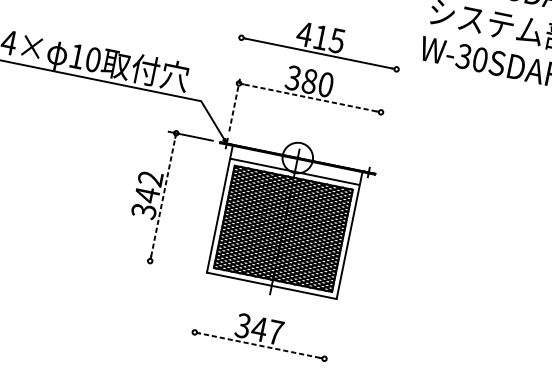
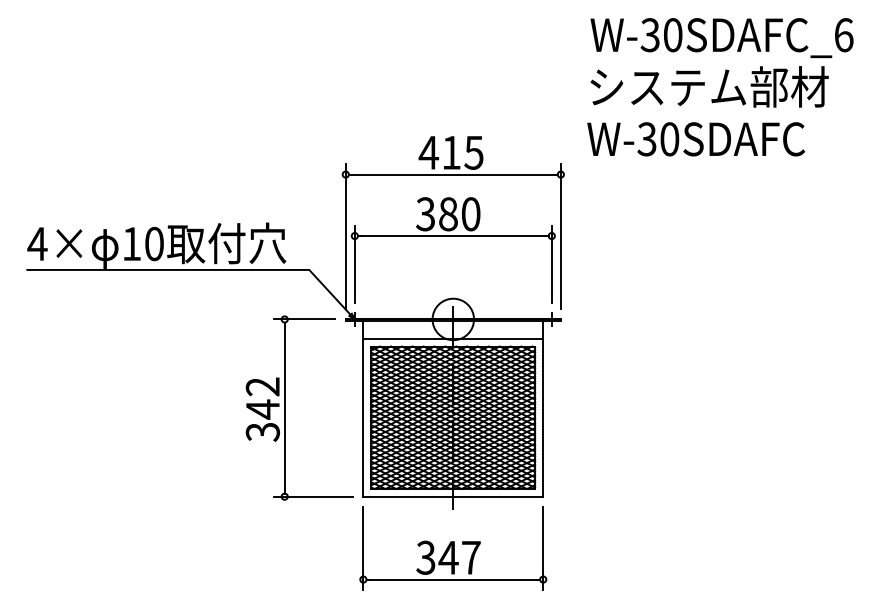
line: (232, 82) -> (345, 236), added
line: (309, 98) -> (452, 236), dashed -> solid
line: (234, 103) -> (354, 263), dashed -> solid
line: (387, 113) -> (560, 236), added
line: (376, 132) -> (551, 263), added
line: (163, 196) -> (284, 407), dashed -> solid
line: (171, 265) -> (313, 496), added
line: (199, 310) -> (363, 548), added
line: (329, 336) -> (543, 548), added
line: (259, 345) -> (453, 579), dashed -> solid

